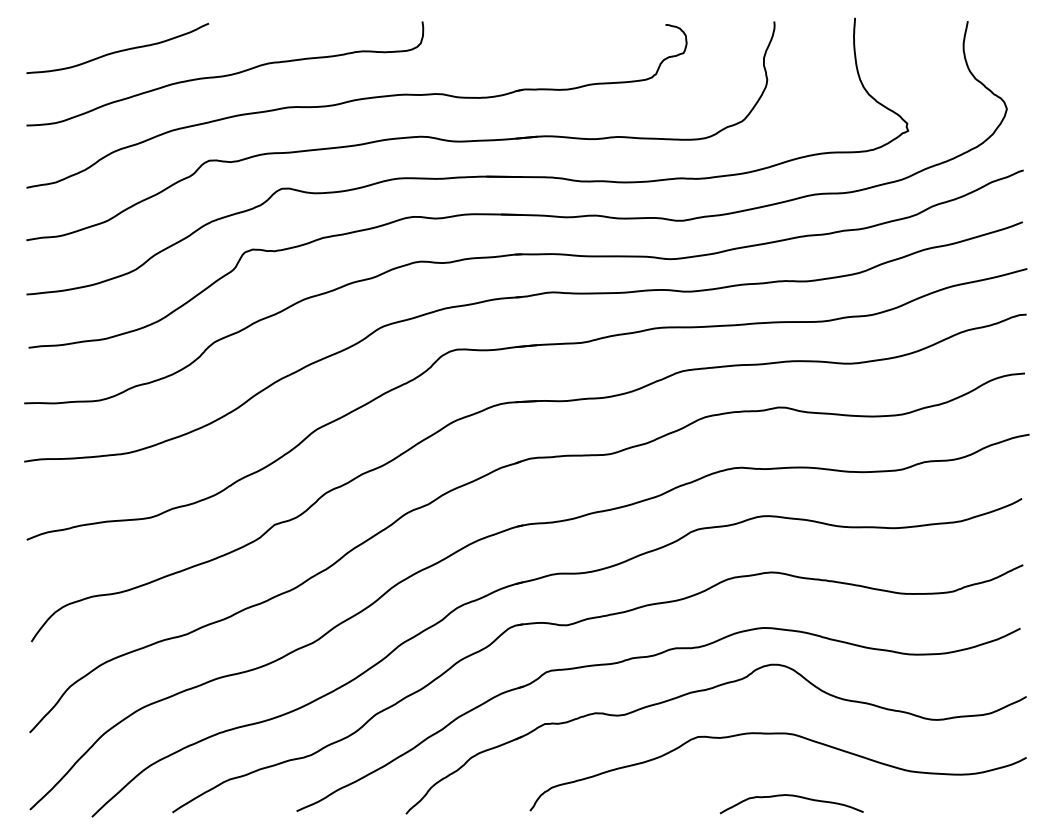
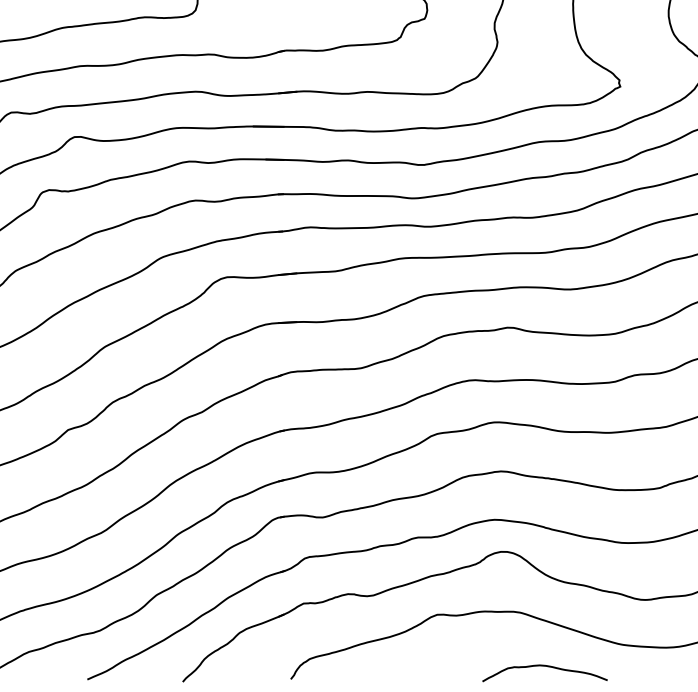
curve: (791, 796) -> (544, 666), moved

